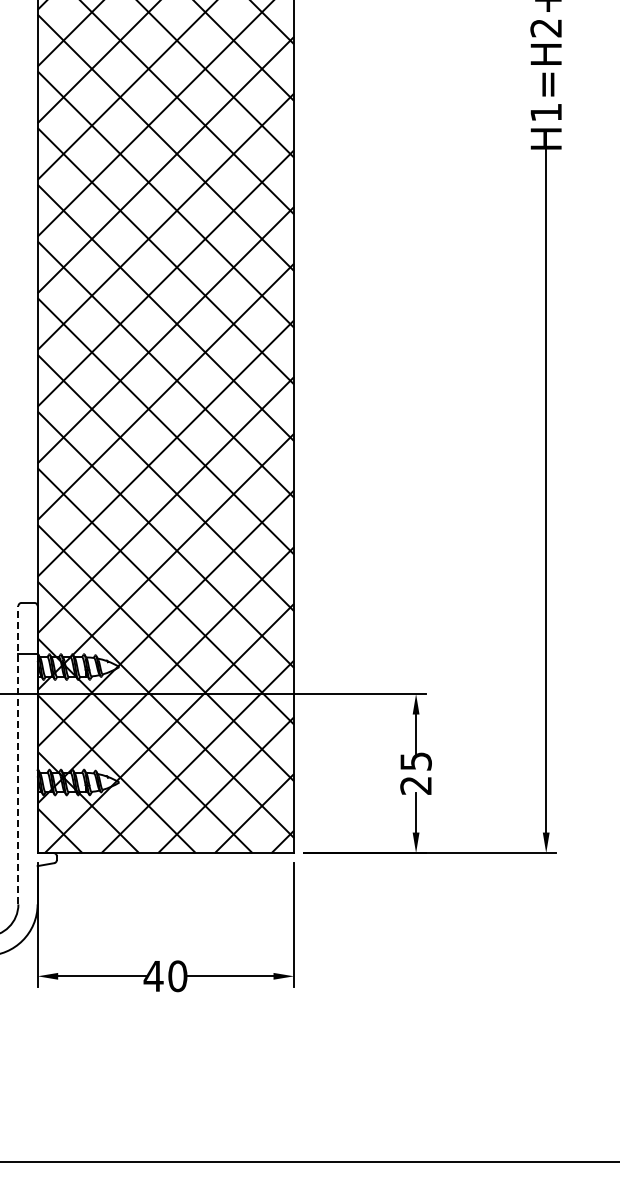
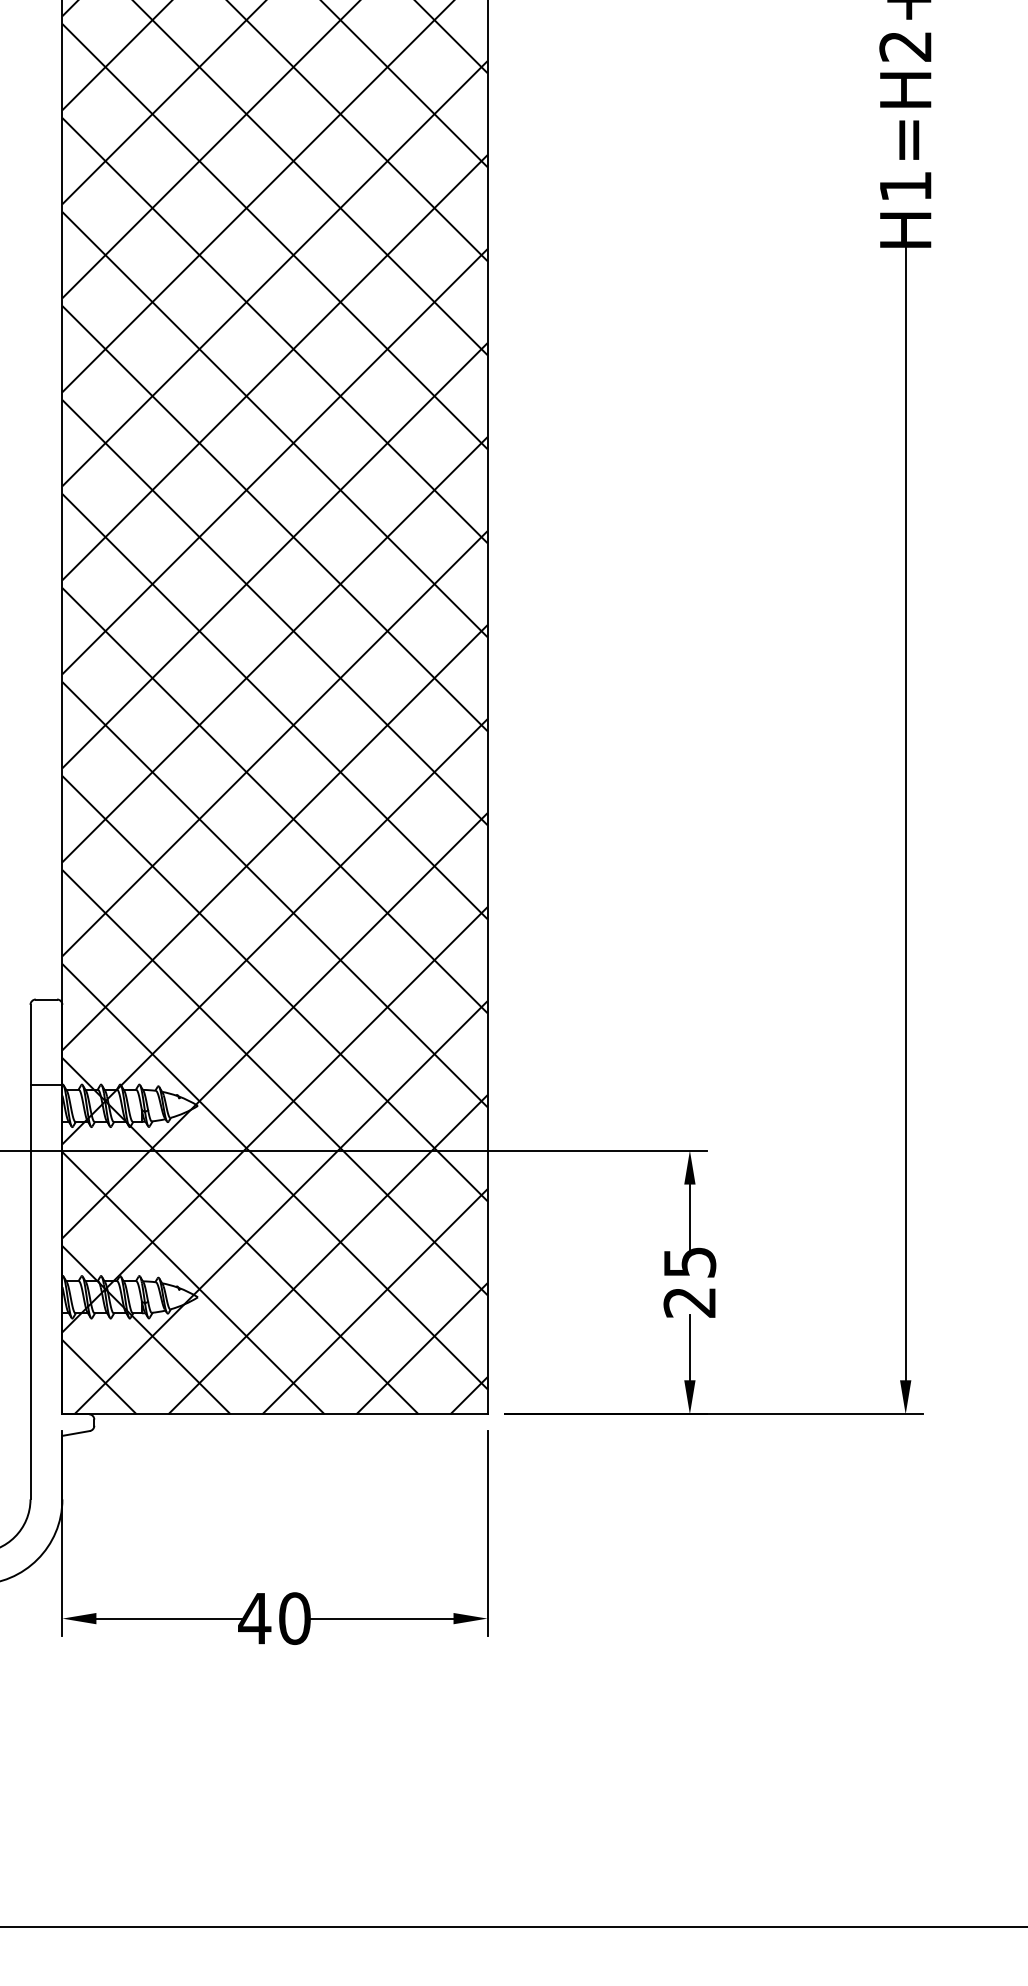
line: (18, 754) -> (30, 1250), dashed -> solid

